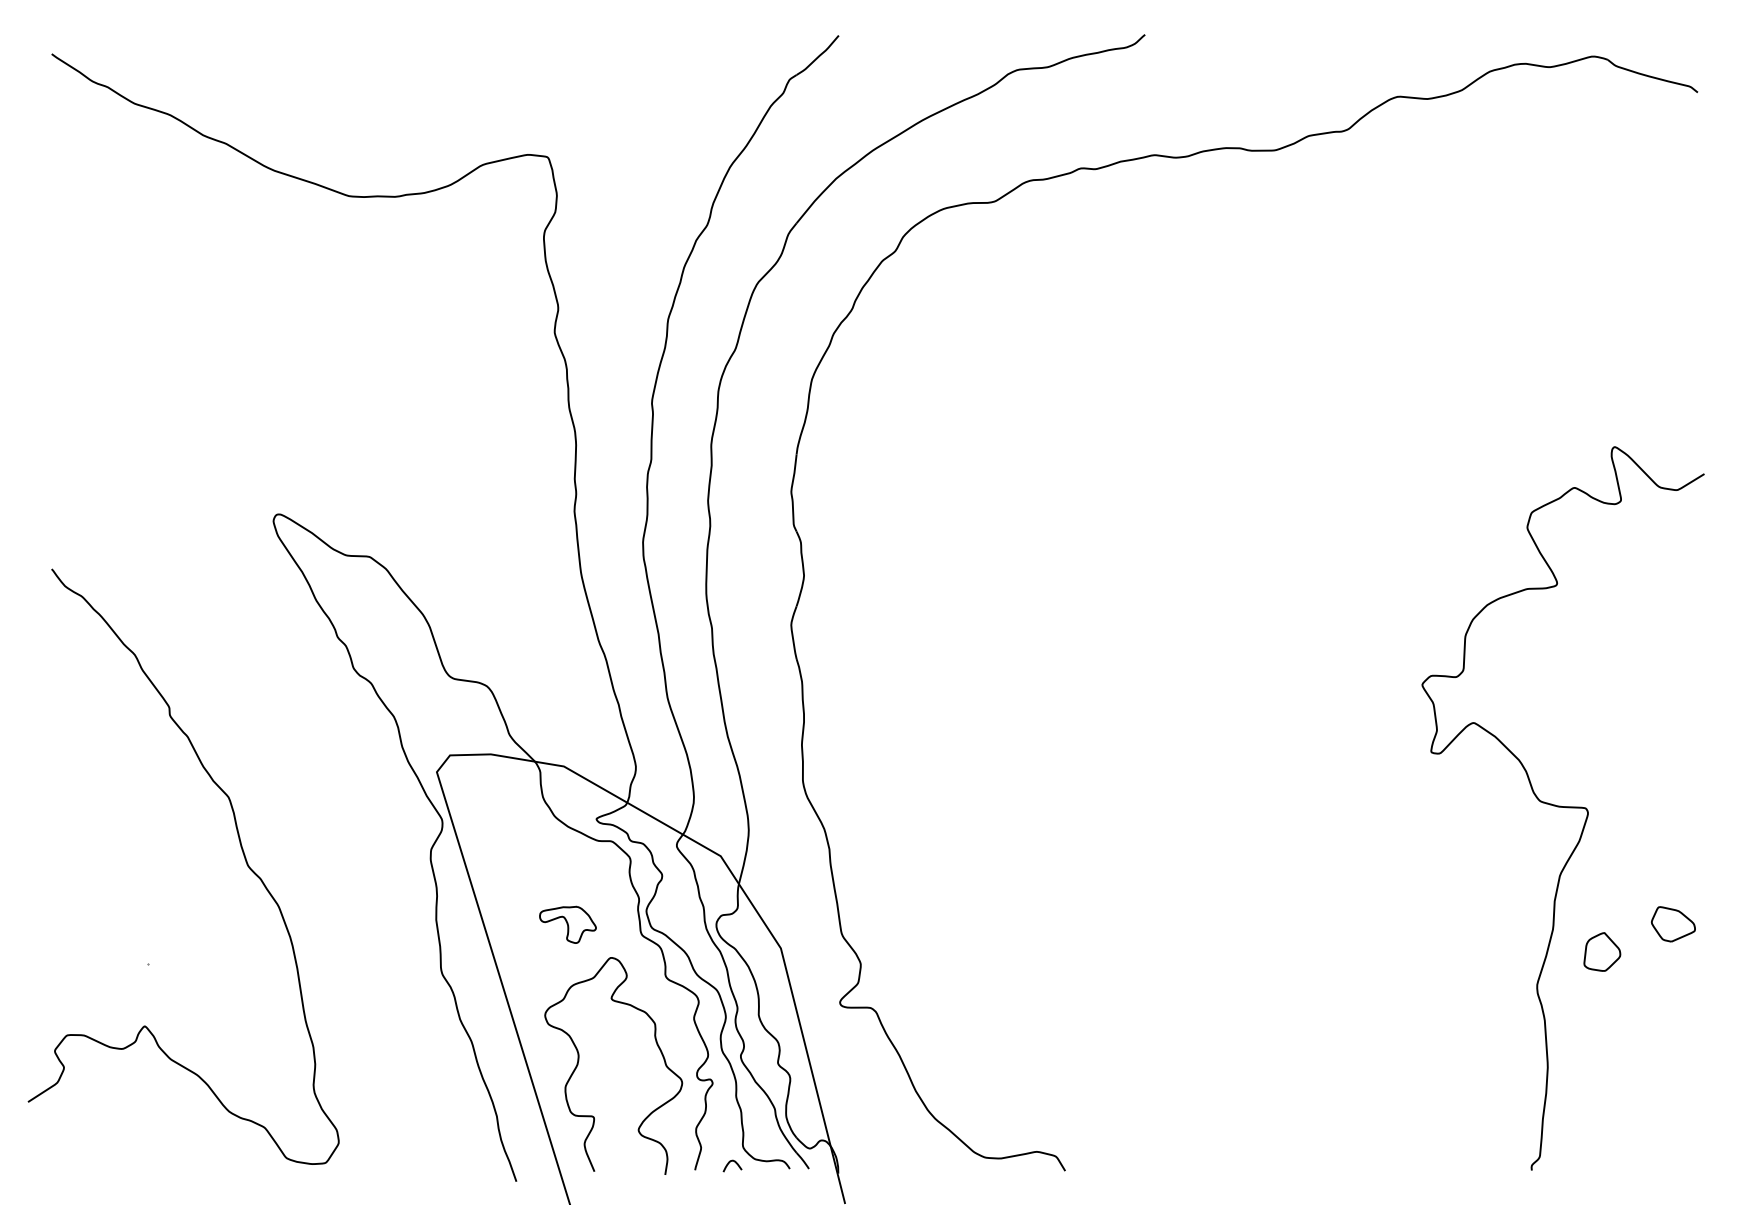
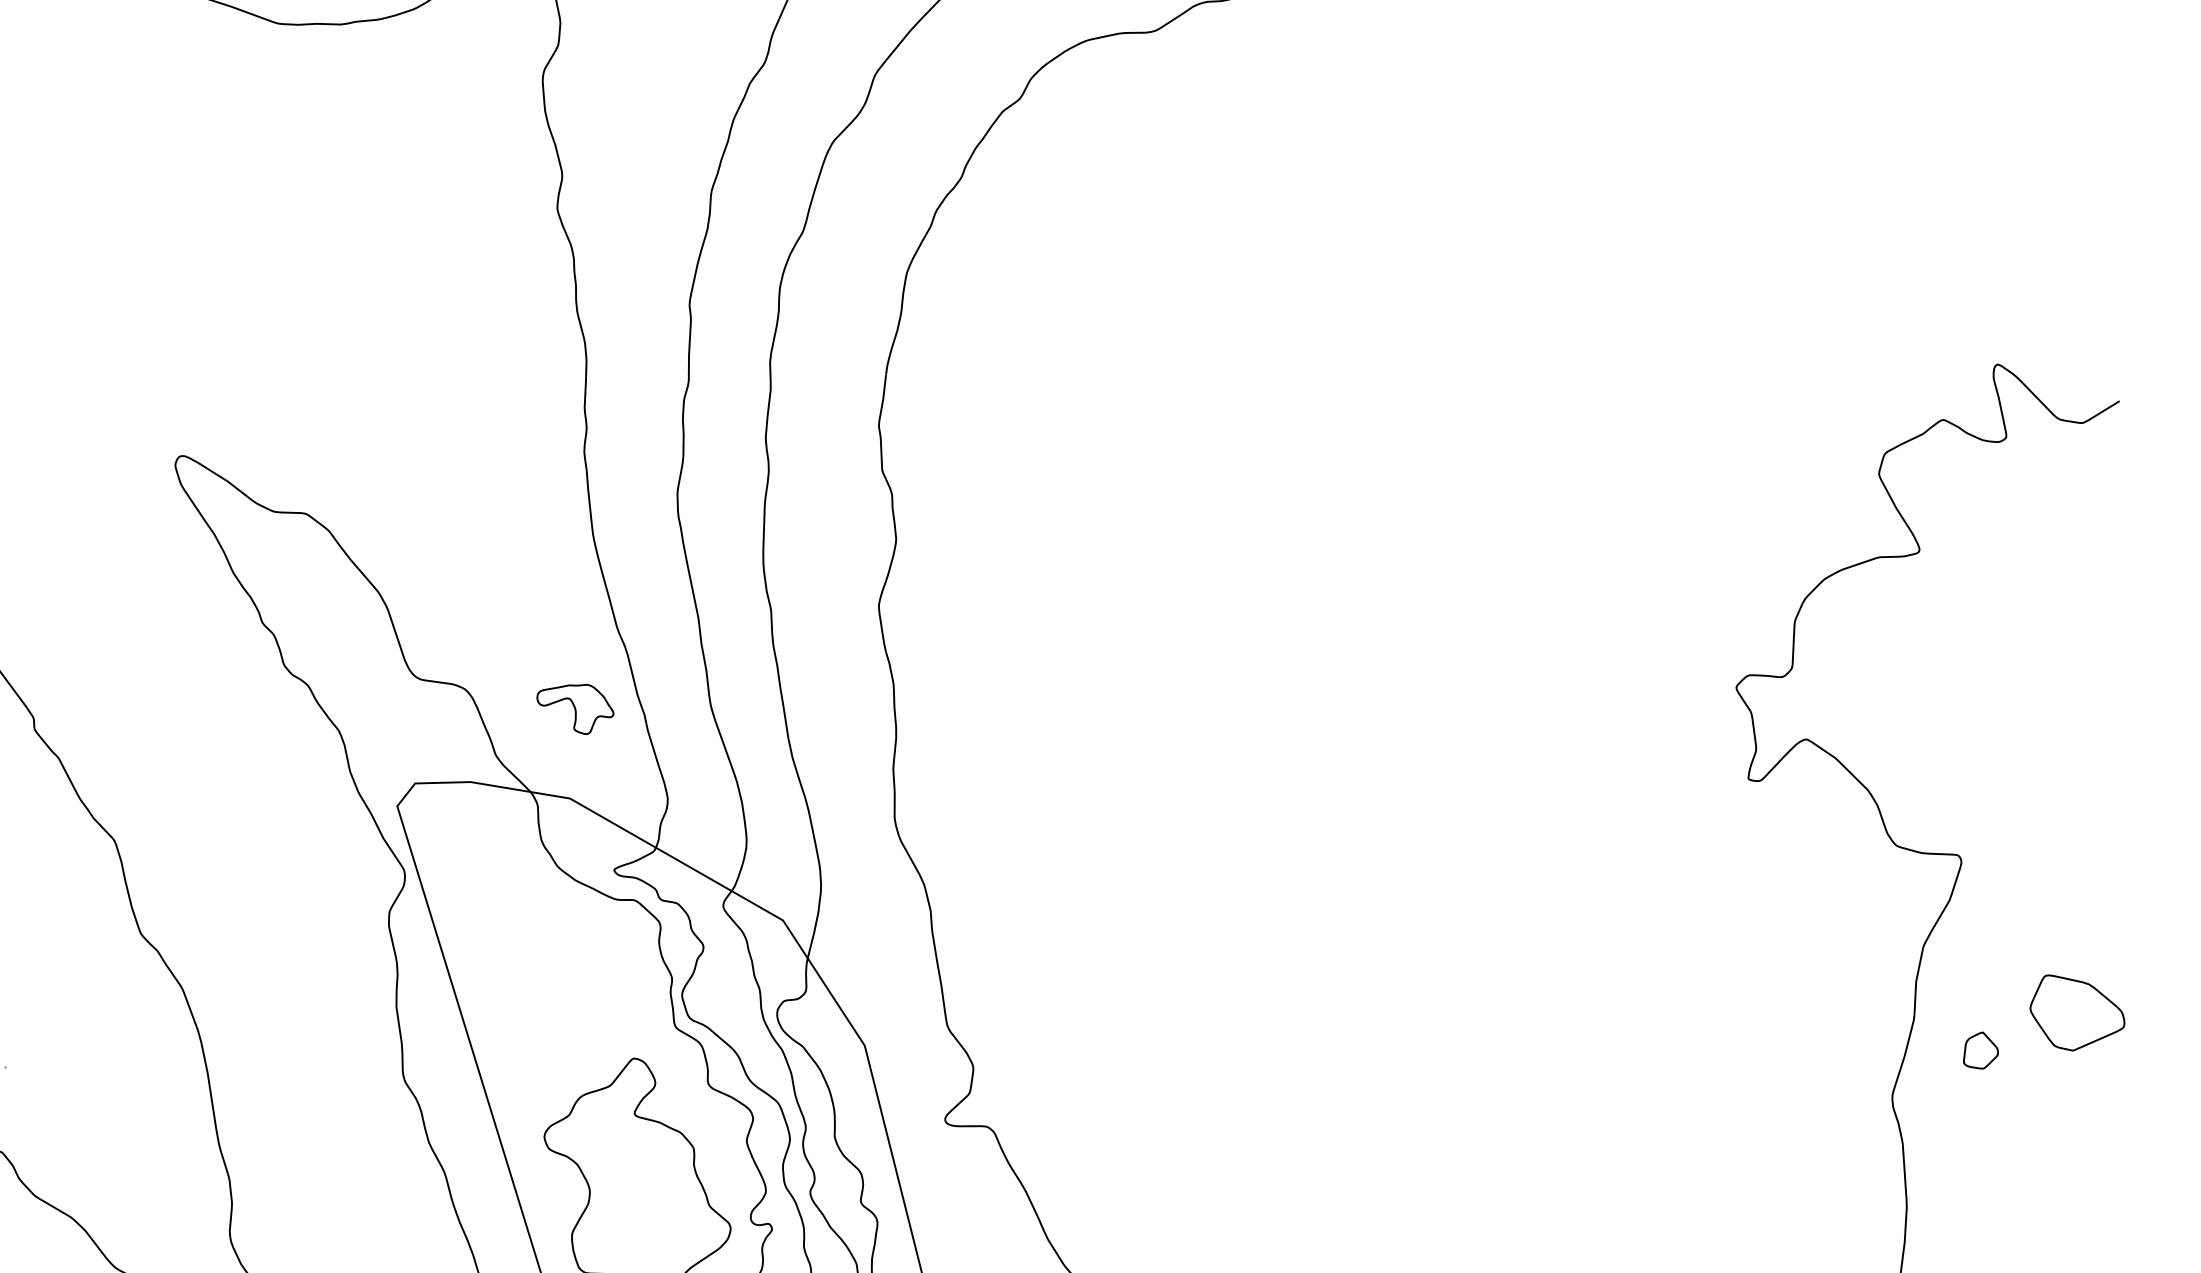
part: (567, 924) -> (574, 708), moved
part: (1673, 924) -> (2077, 1013), size x1.6
part: (1602, 951) -> (1981, 1049), size x0.7

